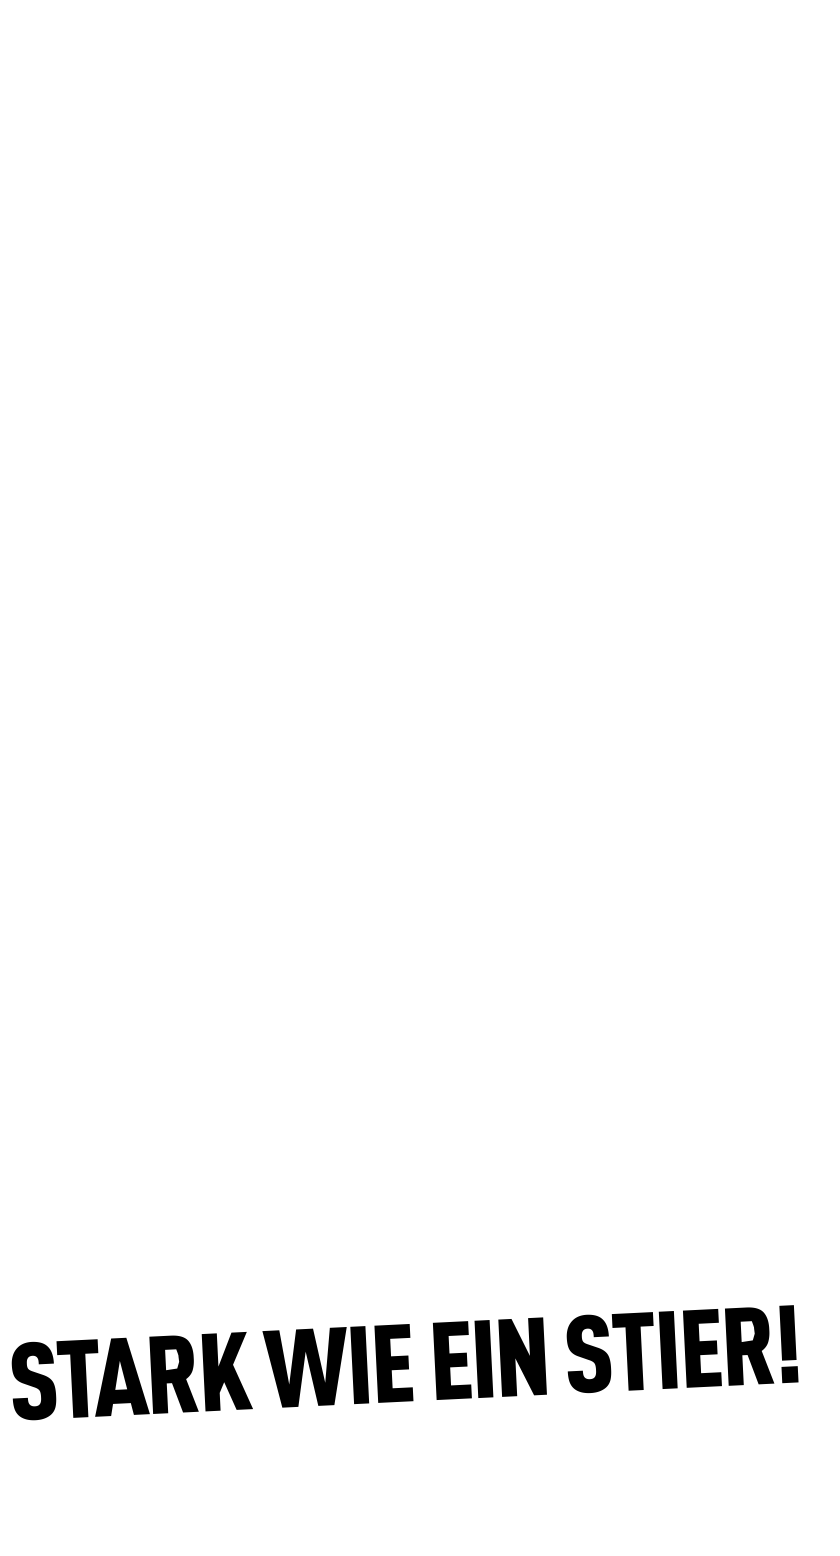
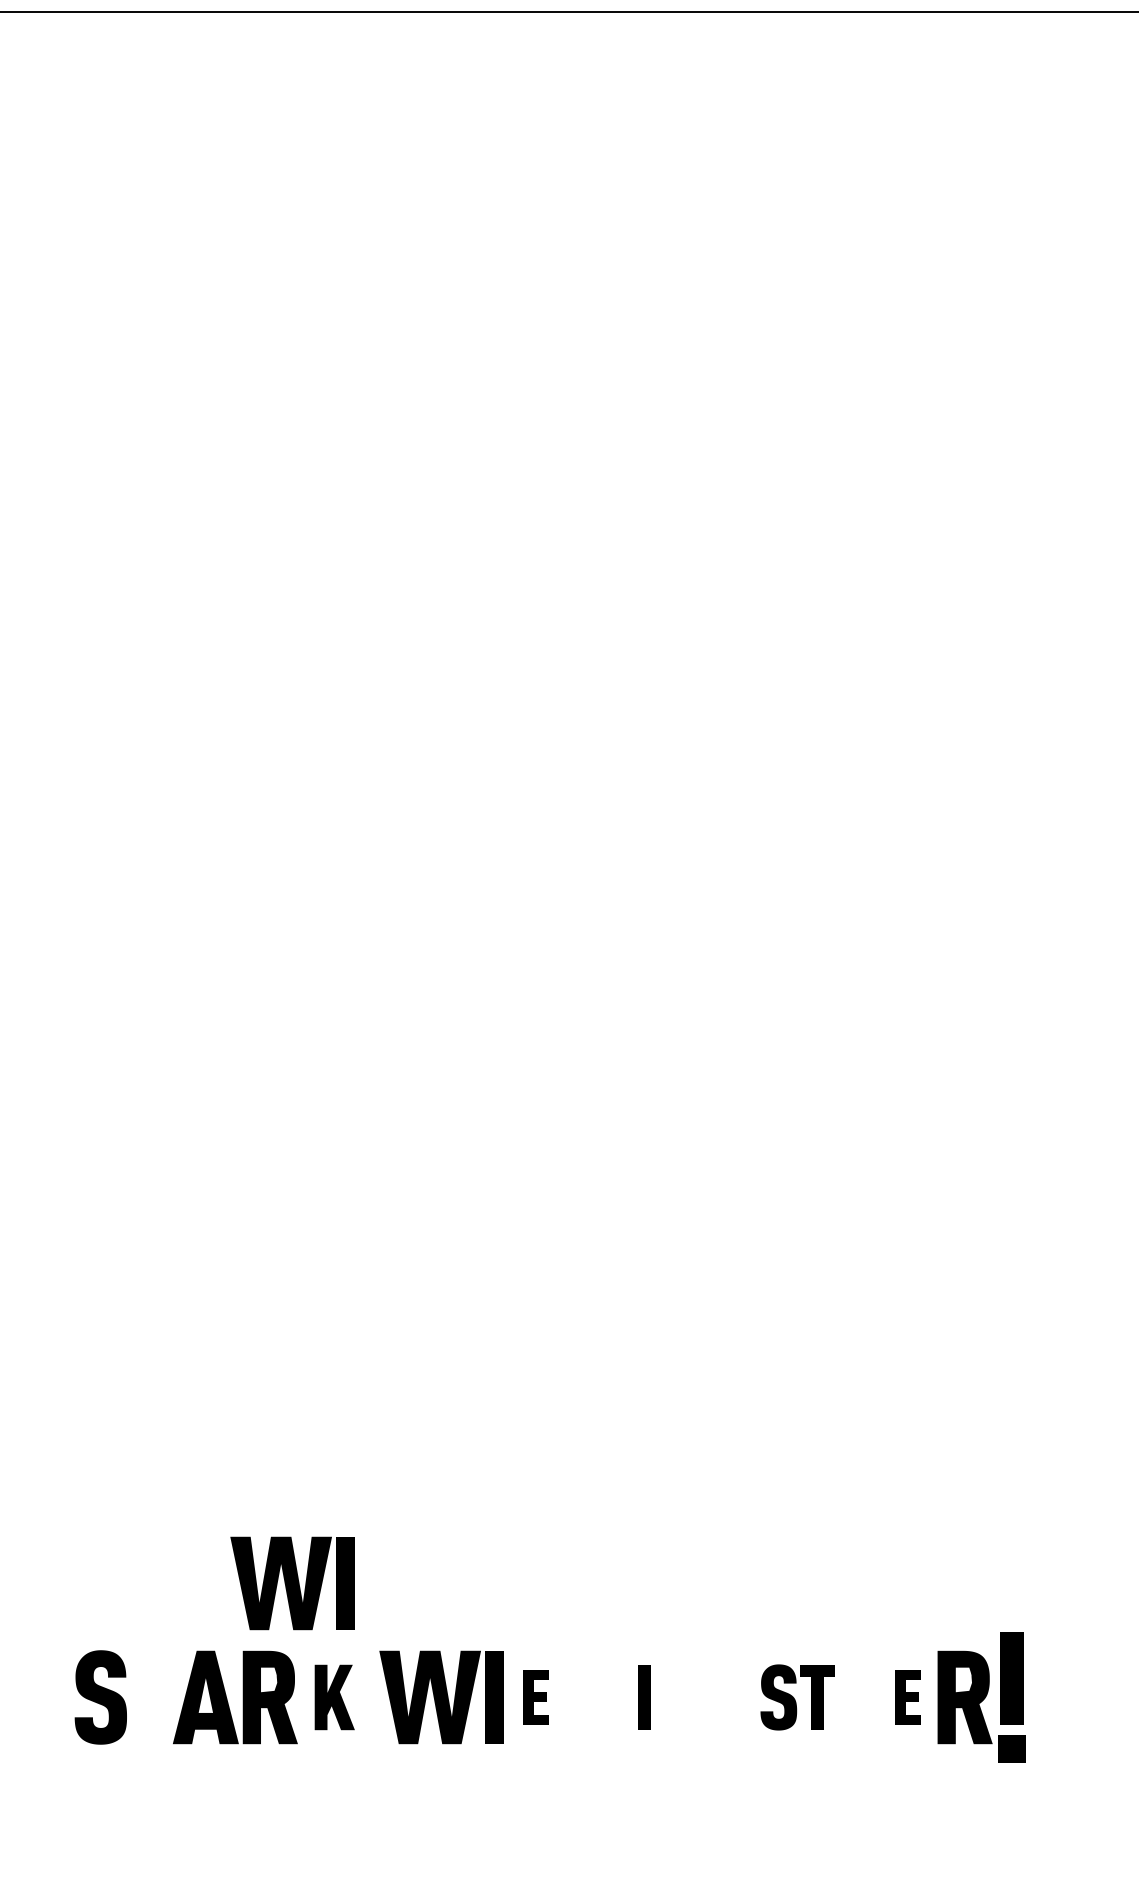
part: (187, 1278) -> (292, 1583), added
part: (788, 1344) -> (1011, 1697), size x1.4
part: (701, 1348) -> (907, 1697), size x0.6
fill: (667, 1350) -> (866, 1697), removed
part: (610, 1352) -> (797, 1697), size x0.7
fill: (522, 1357) -> (691, 1697), removed
part: (483, 1359) -> (644, 1697), size x0.7
fill: (452, 1360) -> (606, 1697), removed
part: (393, 1363) -> (535, 1697), size x0.6
part: (227, 1371) -> (334, 1697), size x0.7
fill: (78, 1378) -> (155, 1697), removed

